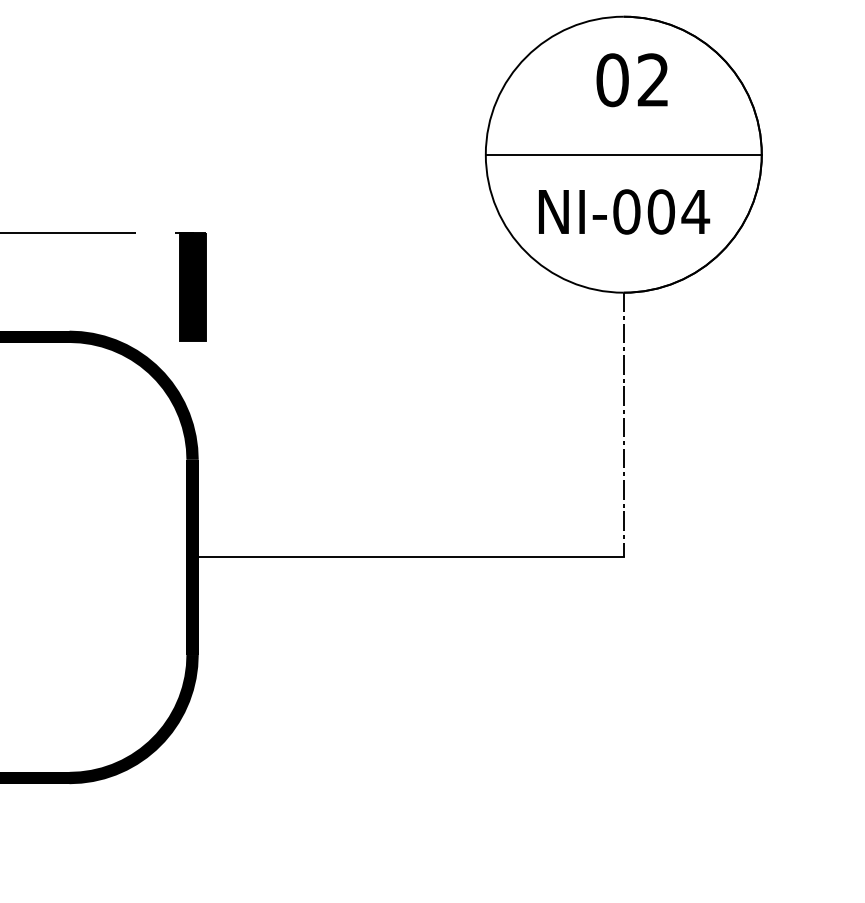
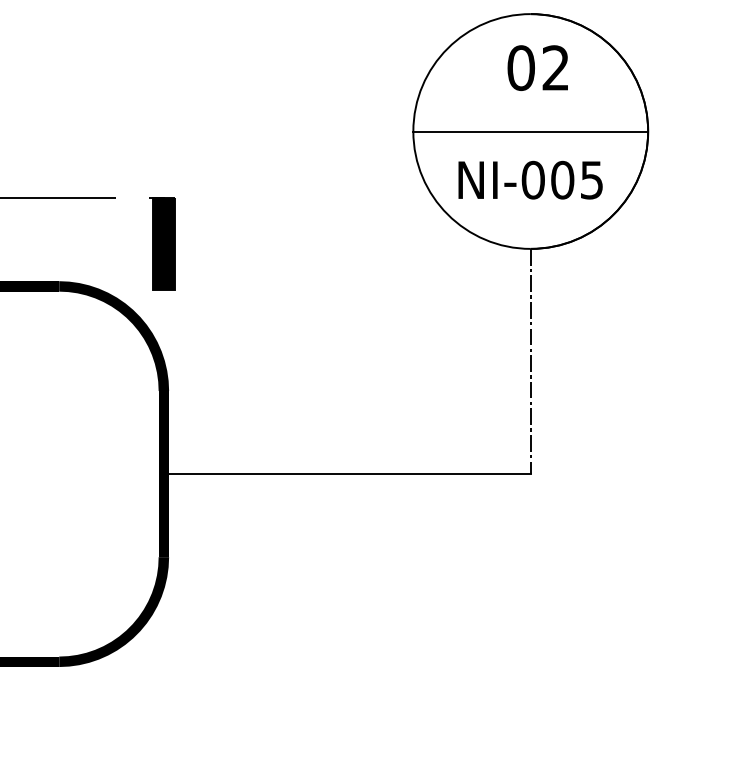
text: (695, 212) -> (591, 180), NI-004 -> NI-005

